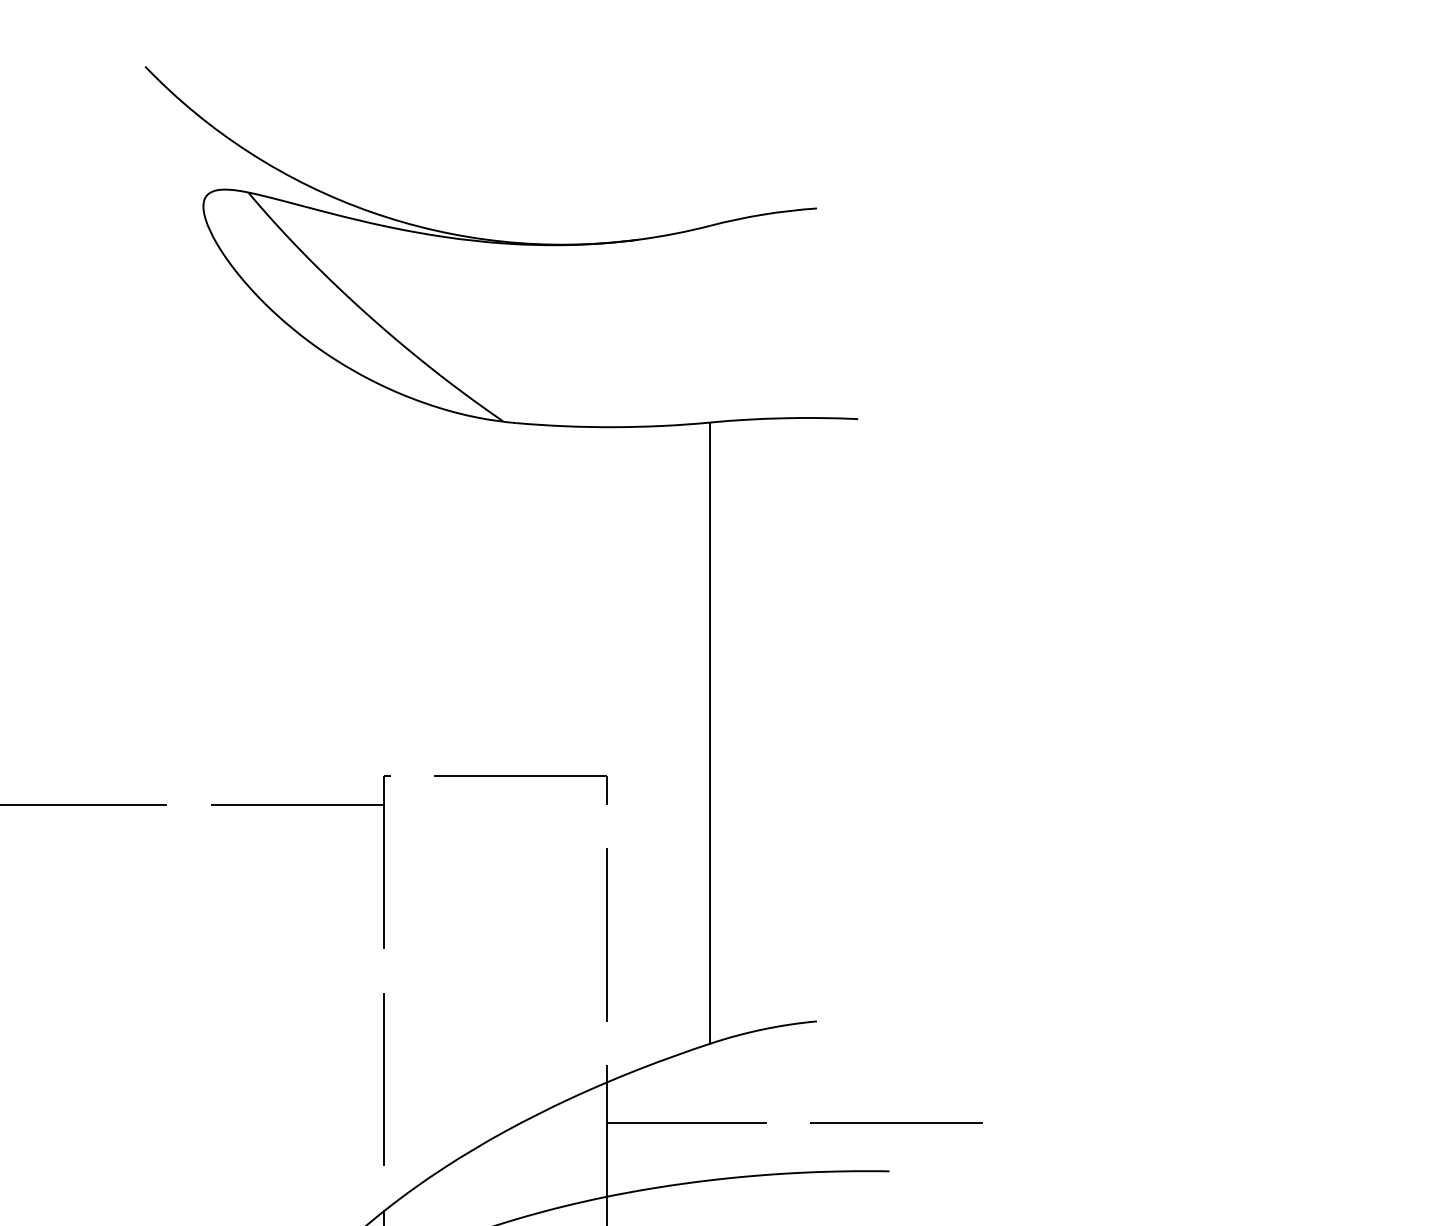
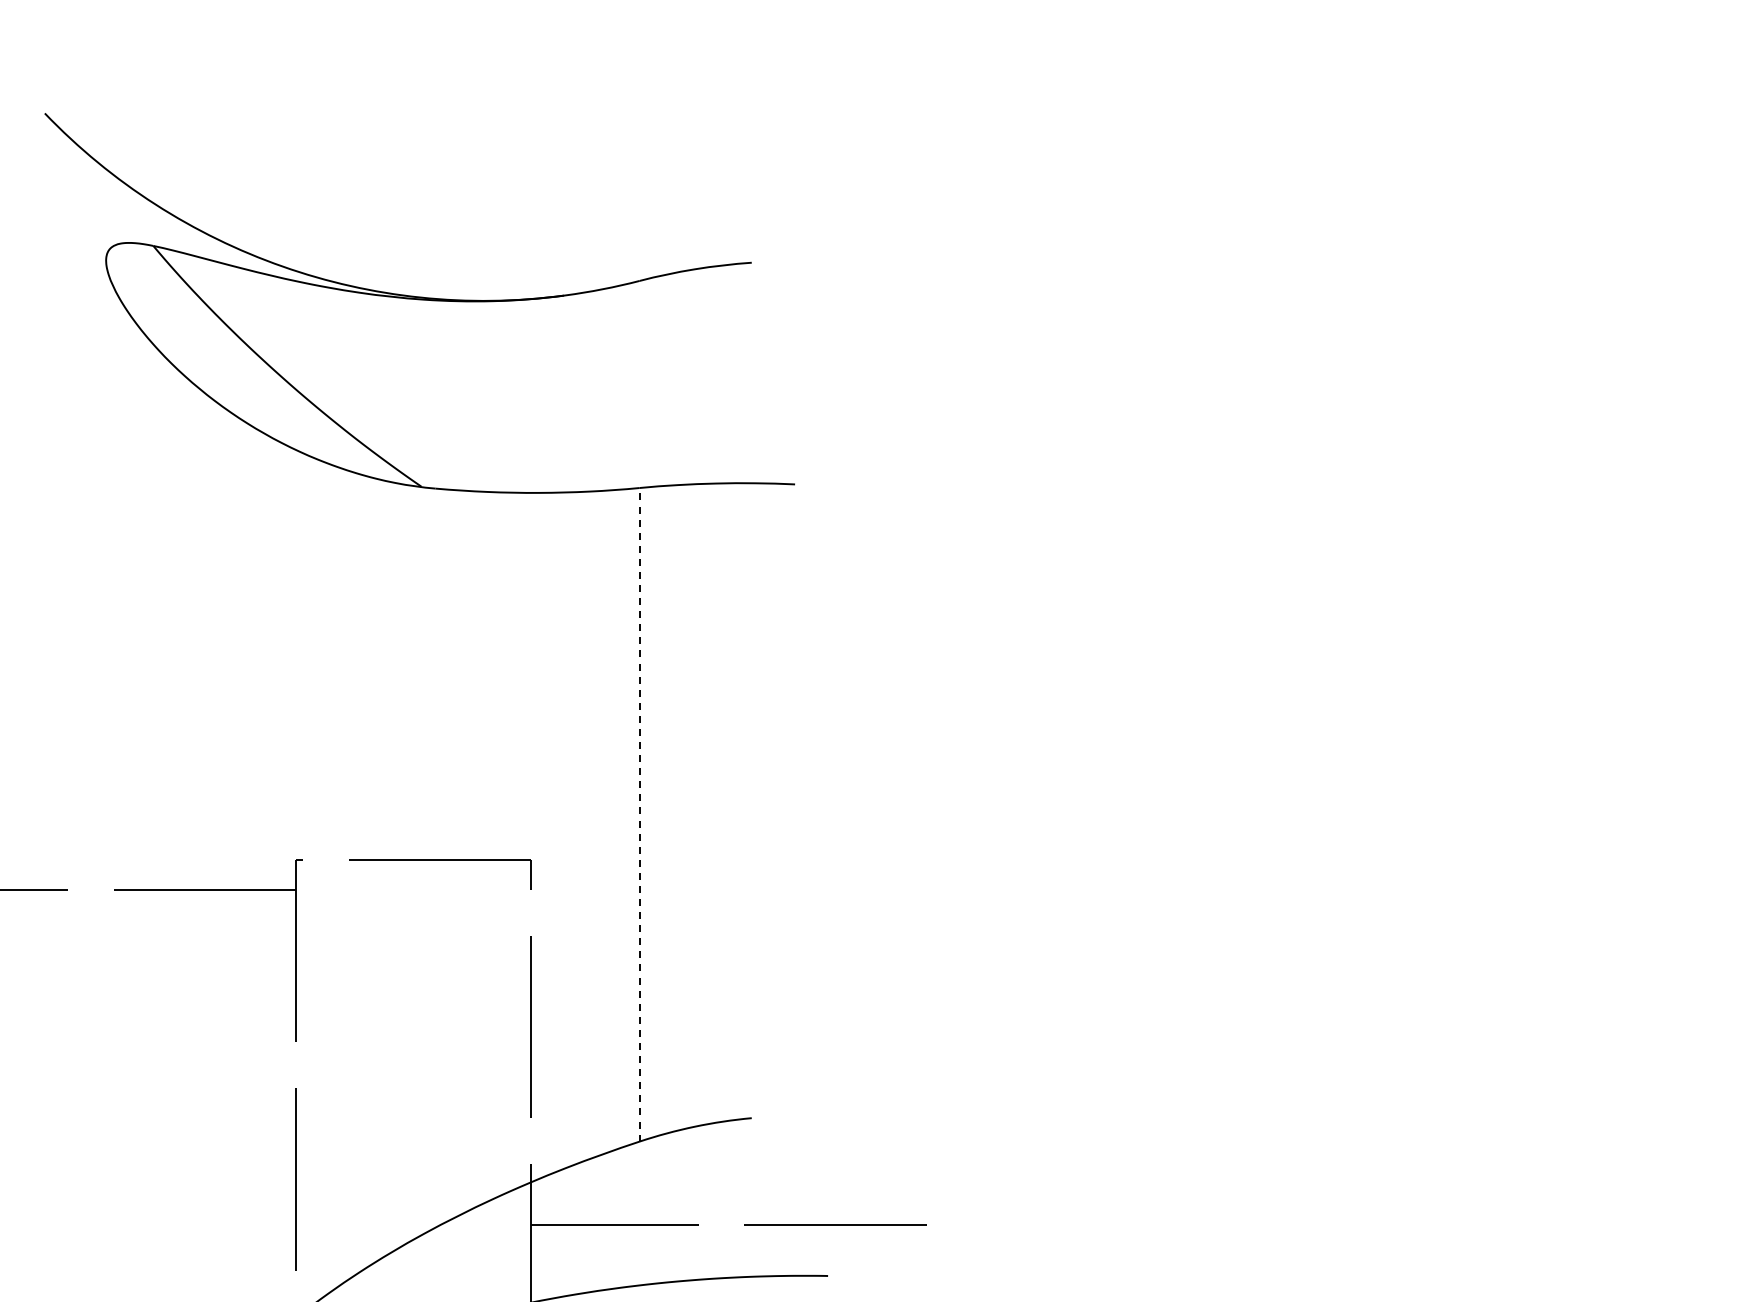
line: (710, 732) -> (639, 814), solid -> dashed

